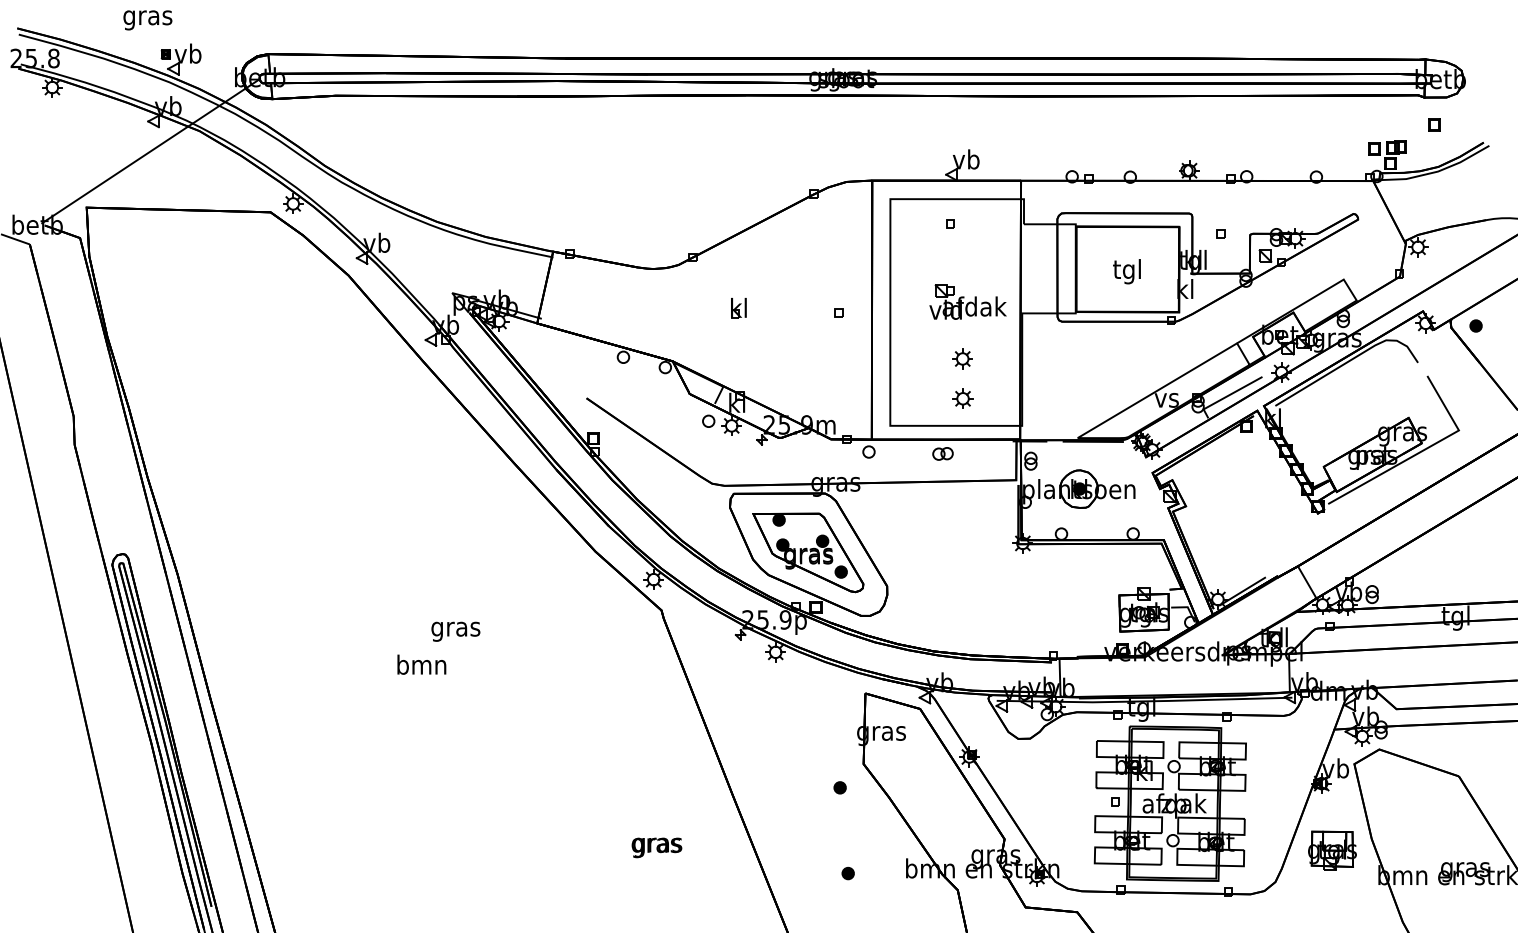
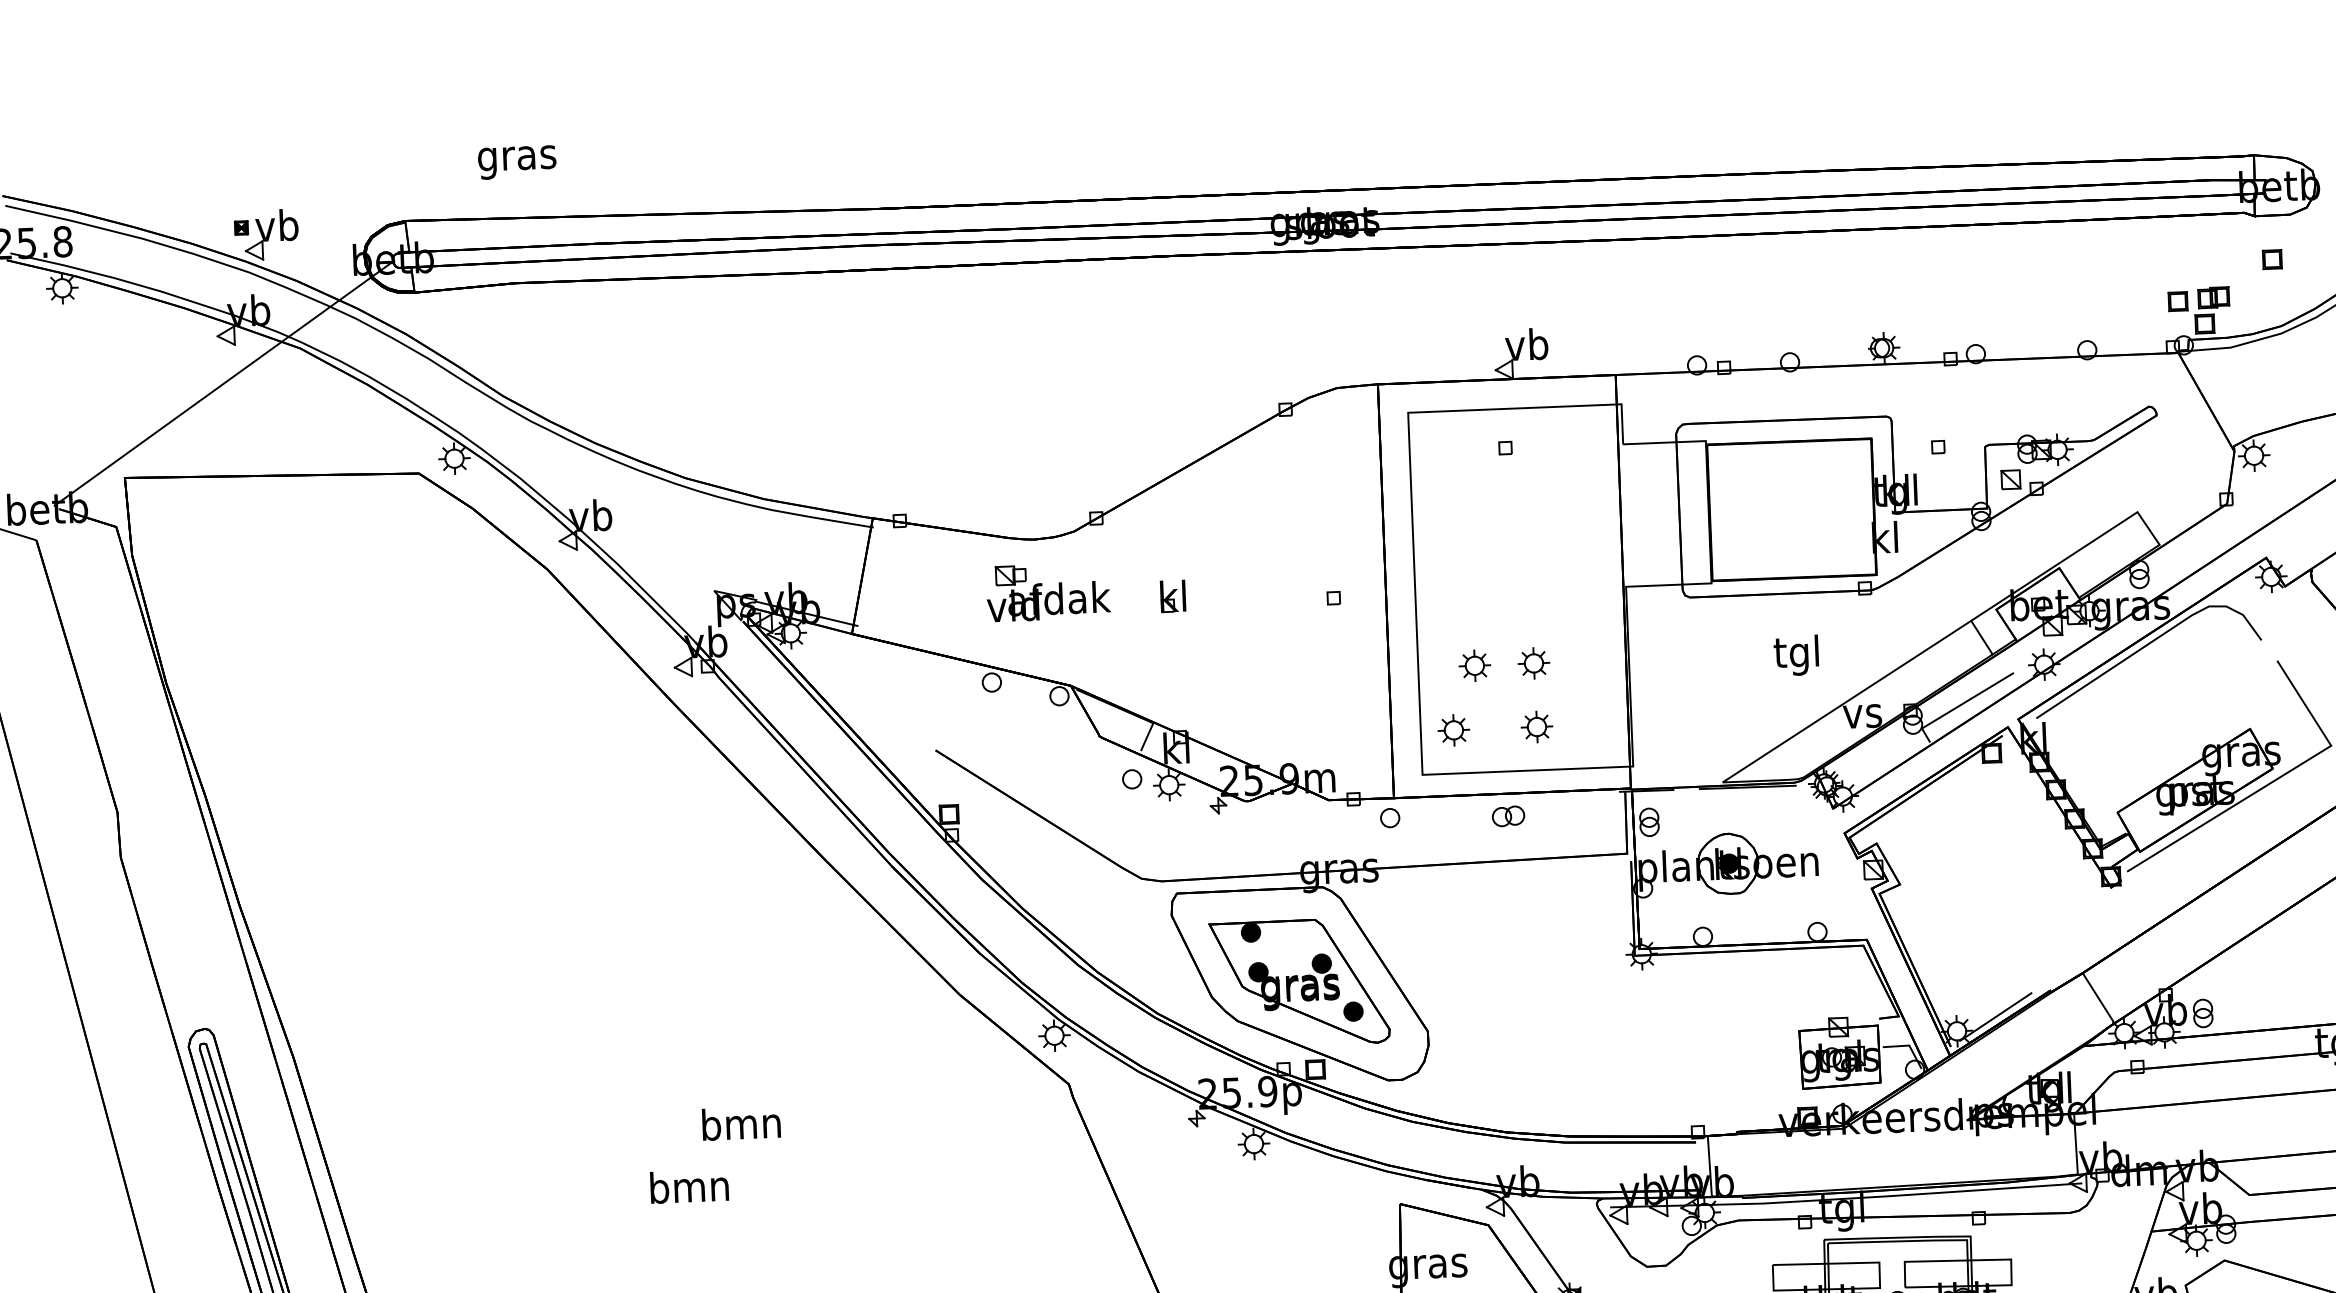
text: (147, 20) -> (516, 162), moved
text: (1126, 271) -> (1795, 655), moved
part: (967, 301) -> (1047, 591), moved
part: (925, 358) -> (1474, 665), added
part: (910, 398) -> (1453, 729), added
text: (455, 628) -> (740, 1126), gras -> bmn

